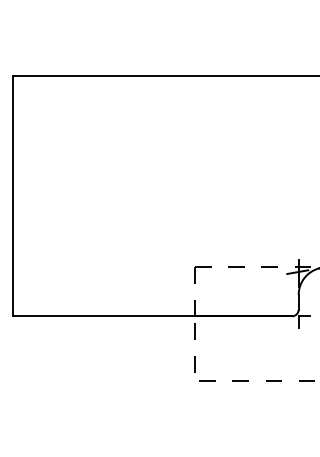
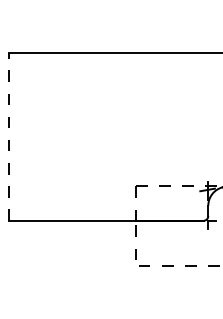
line: (13, 195) -> (9, 136), solid -> dashed

